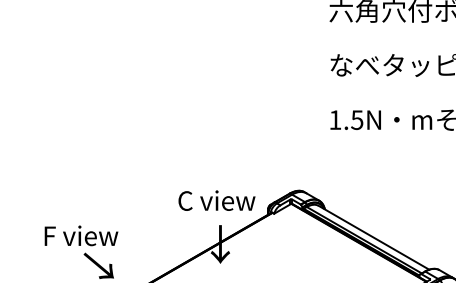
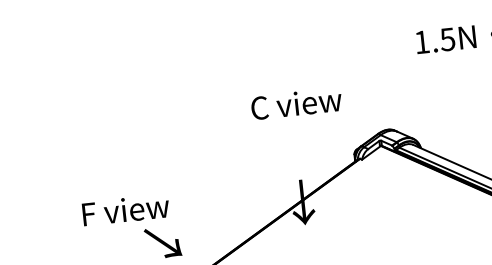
text: (216, 200) -> (295, 103), moved
text: (81, 235) -> (125, 209), moved

